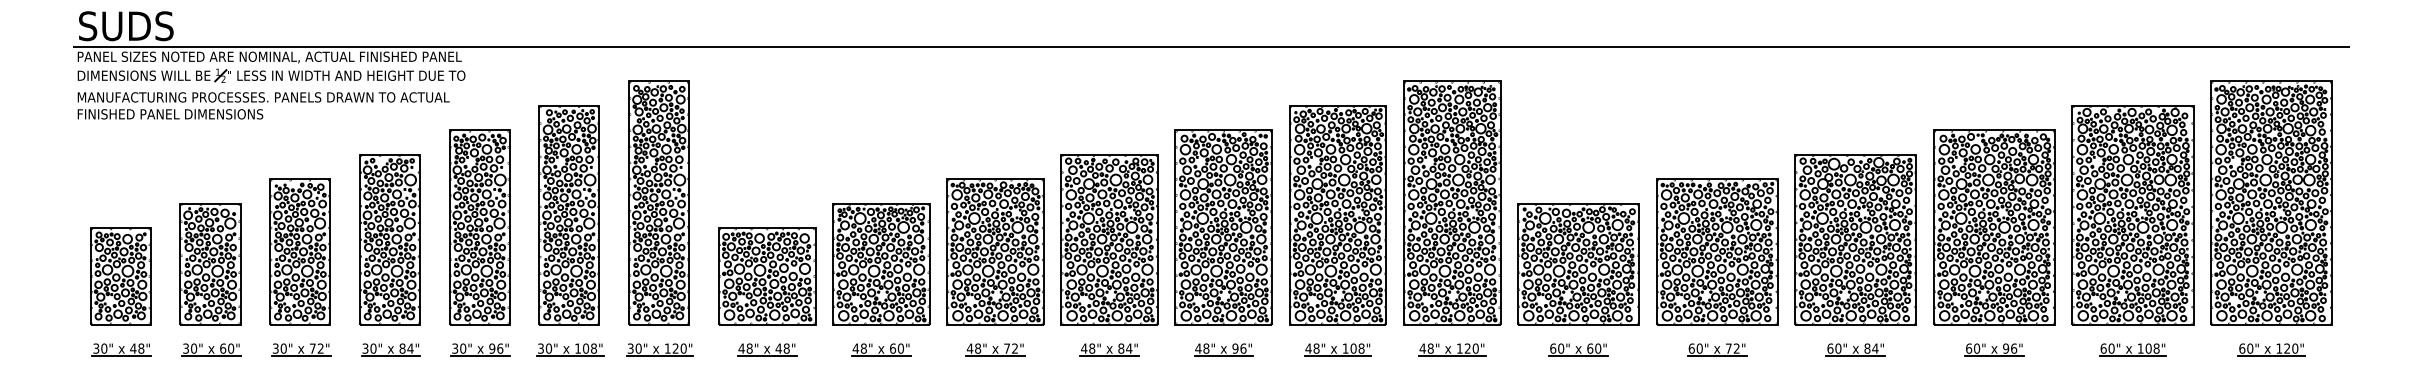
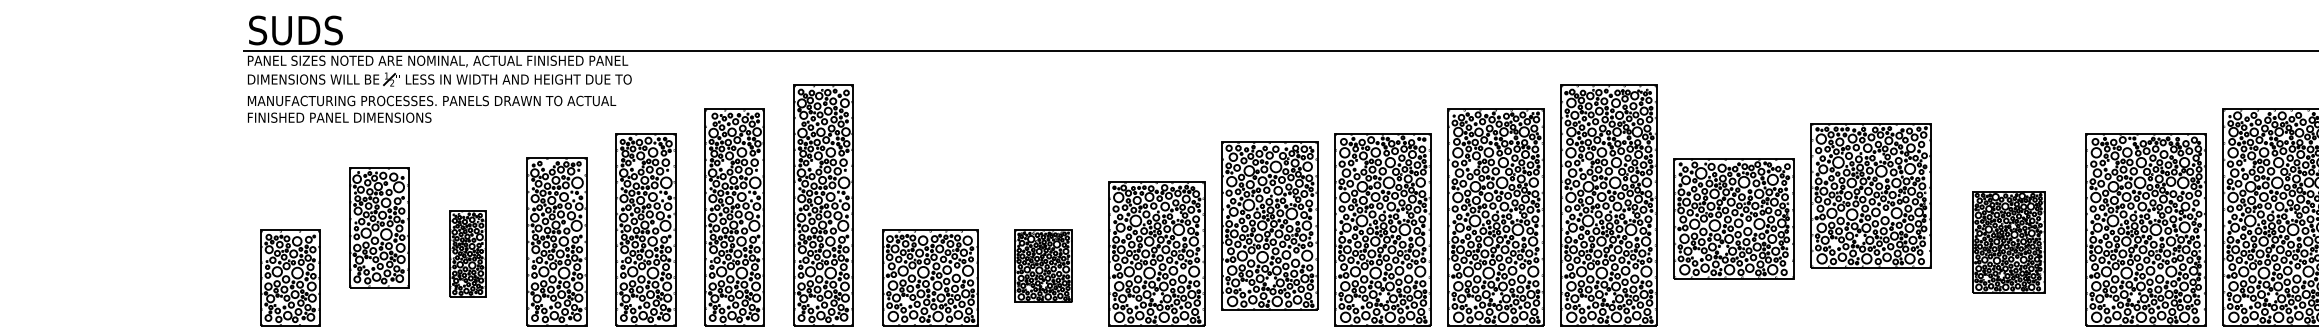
part: (1109, 239) -> (1269, 225), moved
part: (1855, 239) -> (2008, 241), size x0.6
part: (299, 251) -> (467, 253), size x0.6
part: (1717, 251) -> (1871, 195), moved
part: (210, 264) -> (379, 227), moved
part: (881, 264) -> (1043, 266), size x0.6
part: (1578, 264) -> (1734, 218), moved

